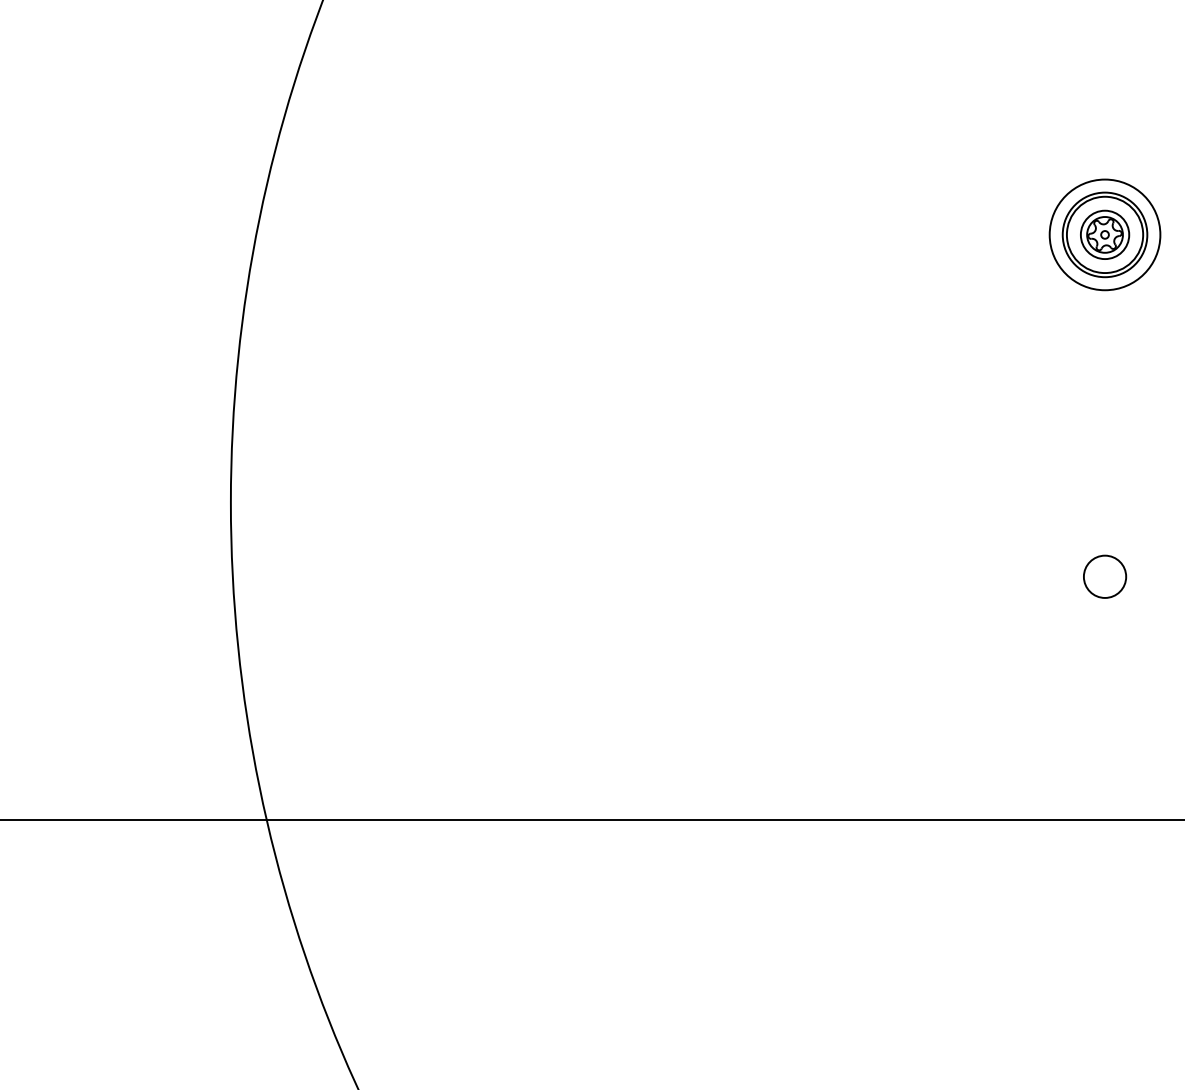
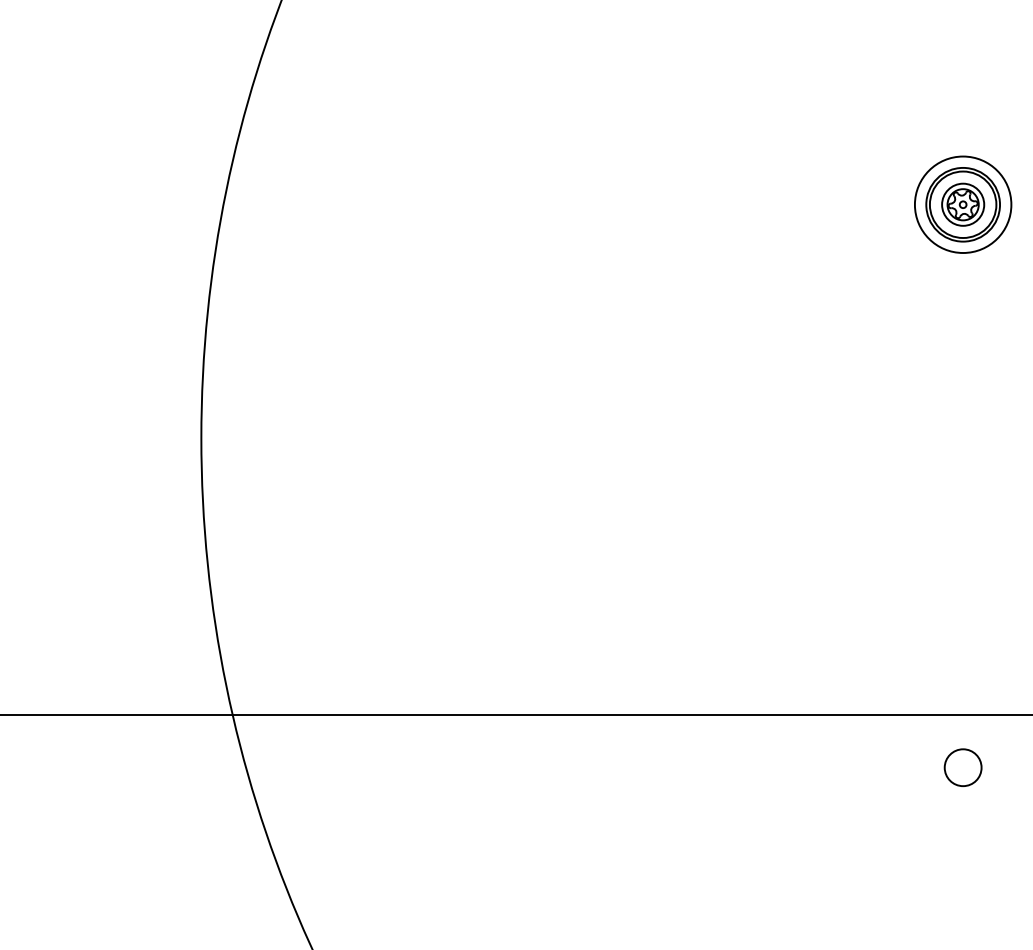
circle: (1104, 576) -> (962, 767), moved

